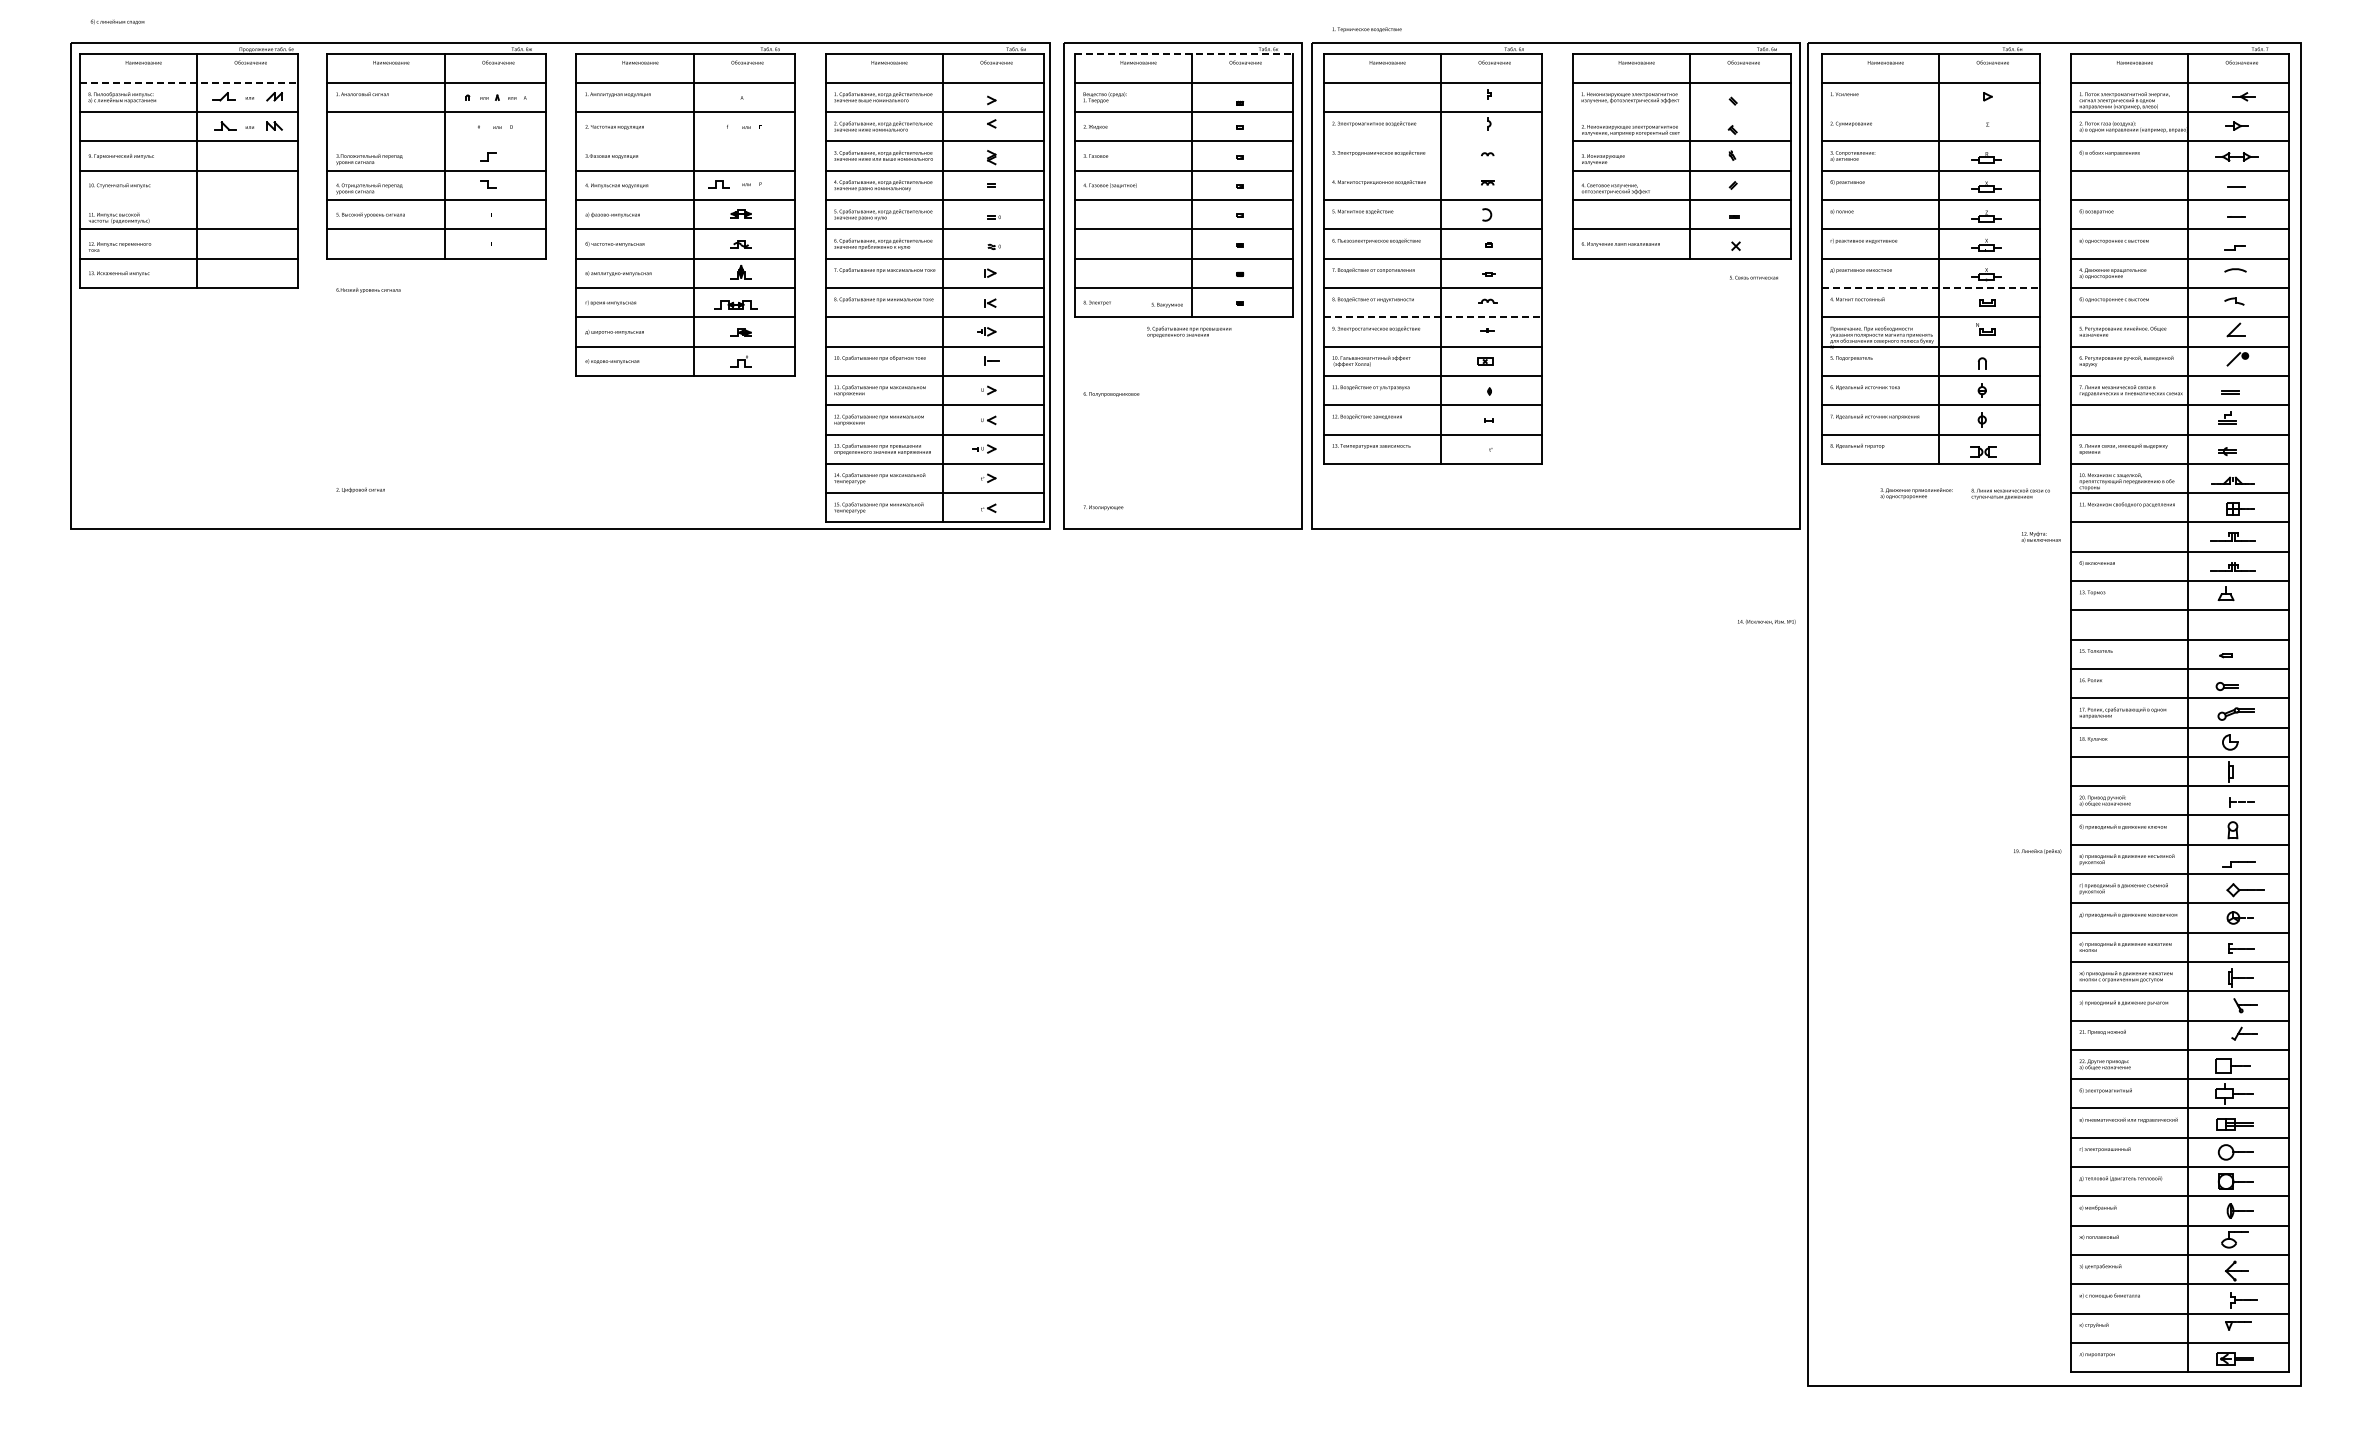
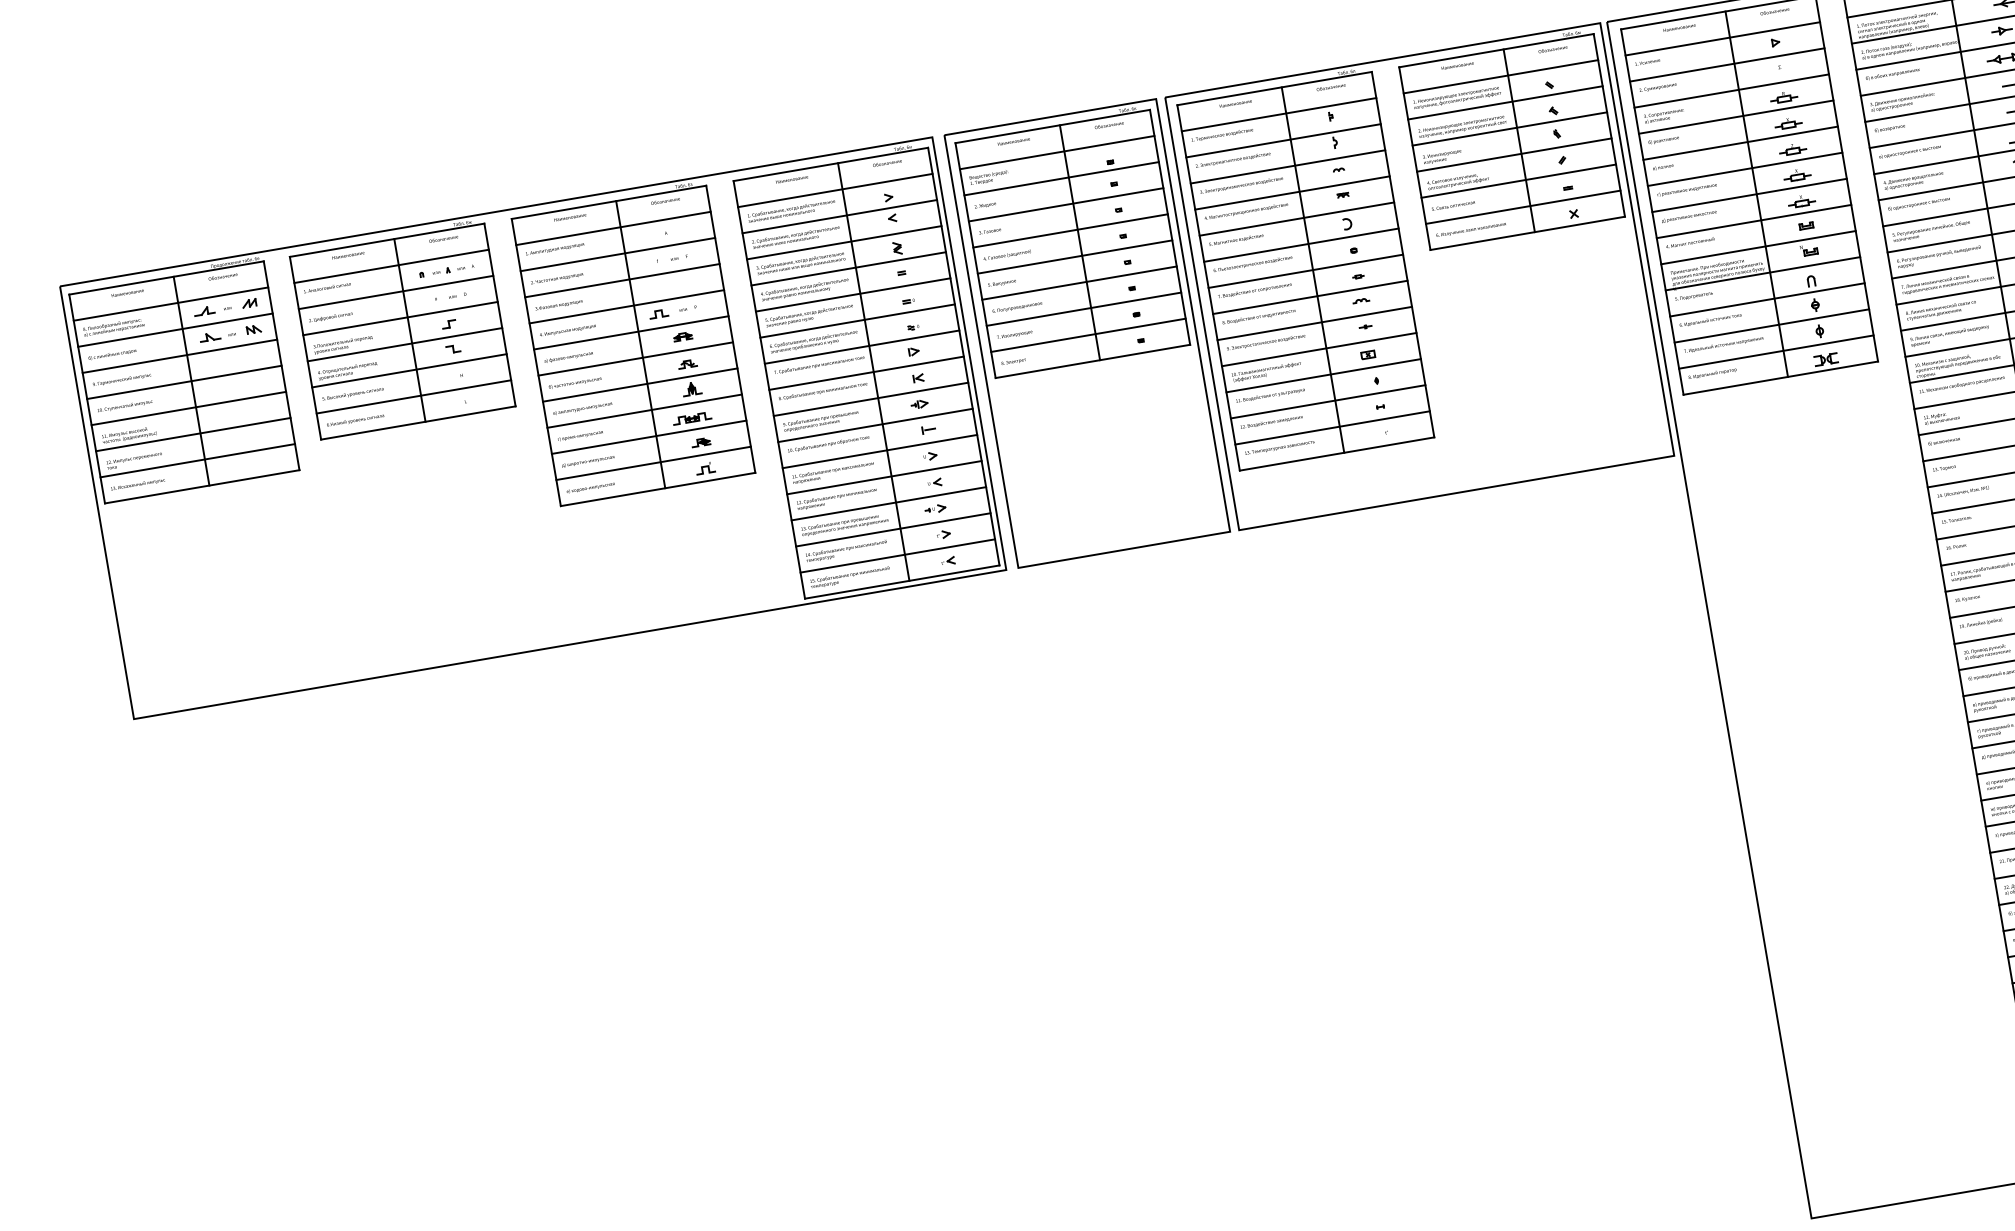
text: (117, 21) -> (112, 354), moved
text: (1367, 29) -> (1222, 134), moved
line: (1184, 53) -> (1053, 126), dashed -> solid
line: (189, 82) -> (171, 303), dashed -> solid
line: (1681, 112) -> (1505, 103), added
line: (1930, 112) -> (1726, 65), added
line: (436, 141) -> (400, 318), added
line: (685, 141) -> (622, 280), added
line: (1432, 141) -> (1287, 166), added
line: (1432, 170) -> (1292, 192), added
line: (188, 200) -> (188, 408), added
text: (1753, 277) -> (1452, 205), moved
line: (1931, 288) -> (1754, 221), dashed -> solid
text: (368, 290) -> (355, 420), moved
text: (1166, 304) -> (1001, 282), moved
line: (1433, 317) -> (1315, 323), dashed -> solid
text: (1189, 331) -> (821, 420), moved
text: (1111, 394) -> (1017, 307), moved
text: (360, 489) -> (330, 316), moved
text: (1916, 493) -> (1902, 102), moved
text: (2010, 493) -> (1941, 310), moved
text: (1103, 507) -> (1014, 334), moved
text: (2040, 537) -> (1941, 418), moved
text: (1766, 621) -> (1962, 491), moved
text: (2037, 851) -> (1980, 623), moved

